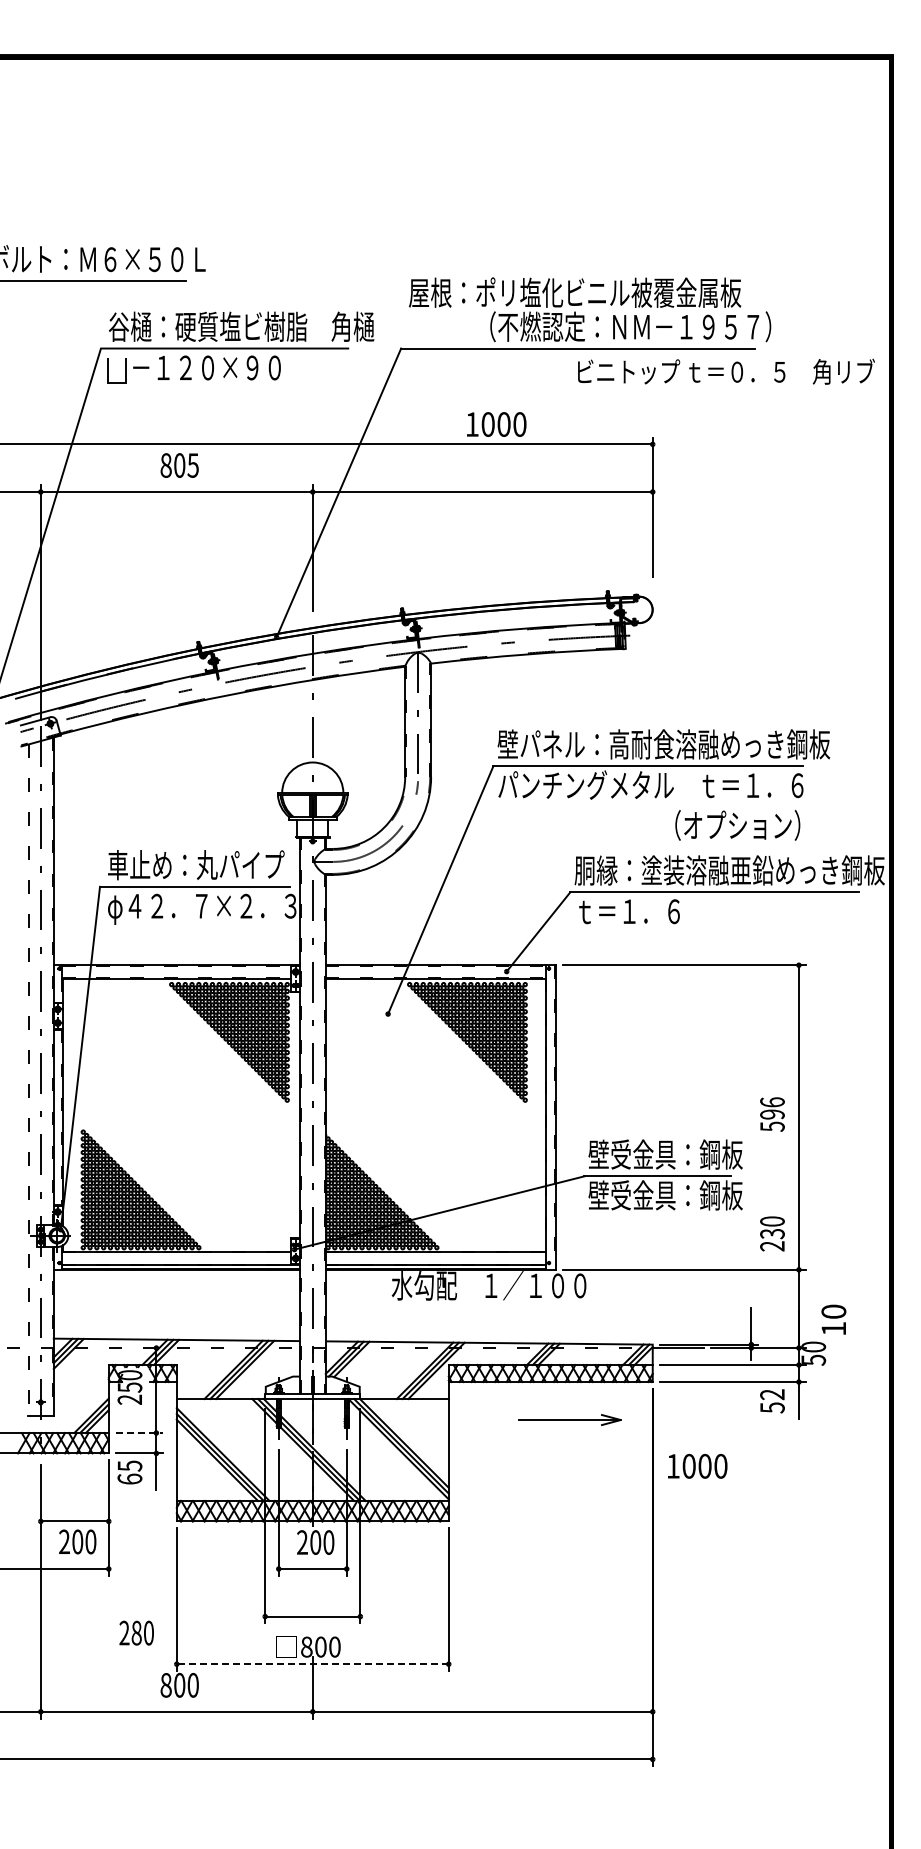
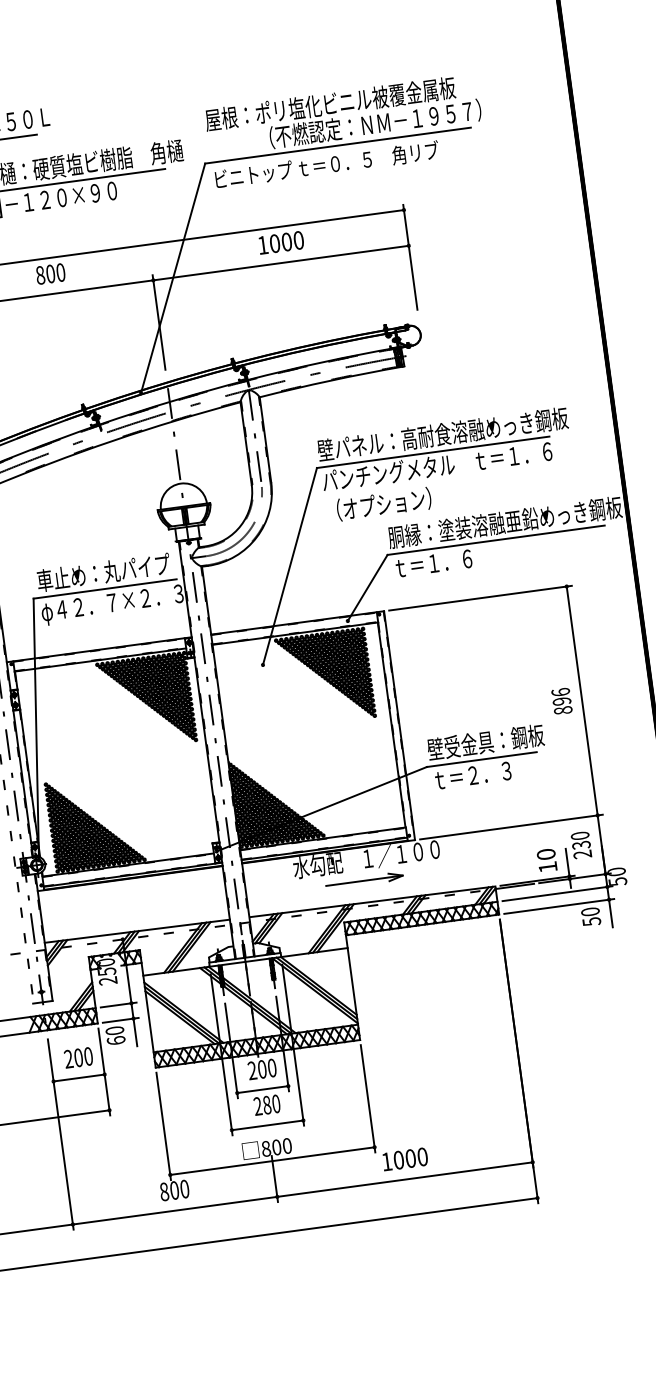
text: (726, 371) -> (327, 164), moved
text: (496, 424) -> (281, 242), moved
text: (192, 465) -> (60, 272), 805 -> 800
text: (737, 825) -> (383, 504), moved
text: (772, 1126) -> (563, 710), 596 -> 896
text: (665, 1195) -> (489, 773), 壁受金具：鋼板 -> ｔ＝２．３
text: (772, 1233) -> (581, 844), moved
text: (833, 1319) -> (546, 860), moved
text: (772, 1394) -> (590, 911), 52 -> 50
part: (569, 1419) -> (364, 880), moved
line: (139, 1433) -> (118, 1005), dashed -> solid
text: (129, 1465) -> (114, 1030), 65 -> 60
text: (697, 1465) -> (405, 1158), moved
text: (77, 1541) -> (78, 1057), moved
text: (136, 1632) -> (266, 1104), moved
line: (312, 1664) -> (272, 1161), dashed -> solid

